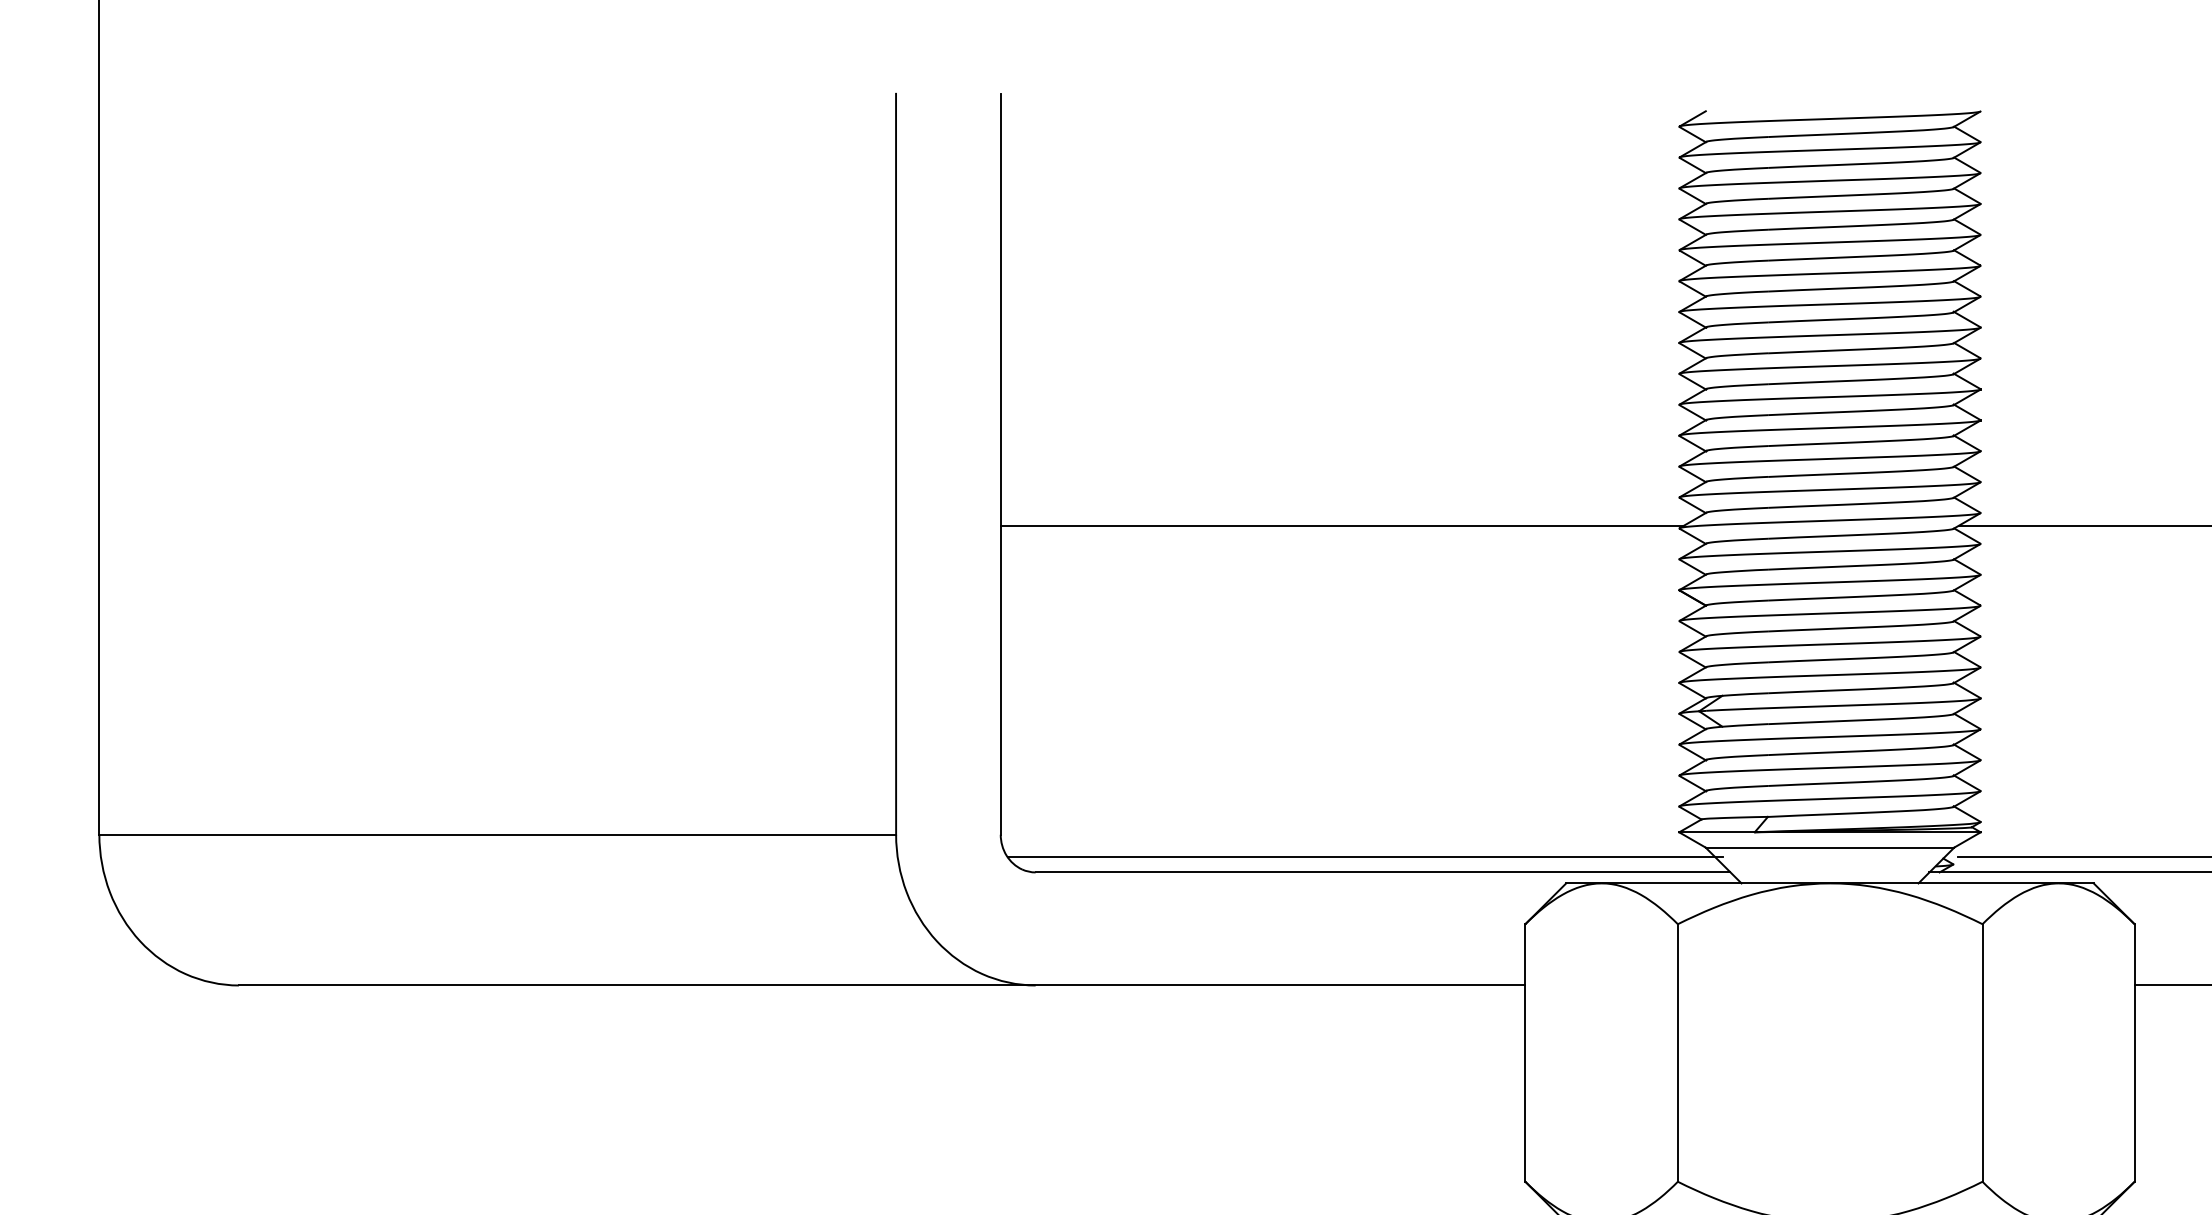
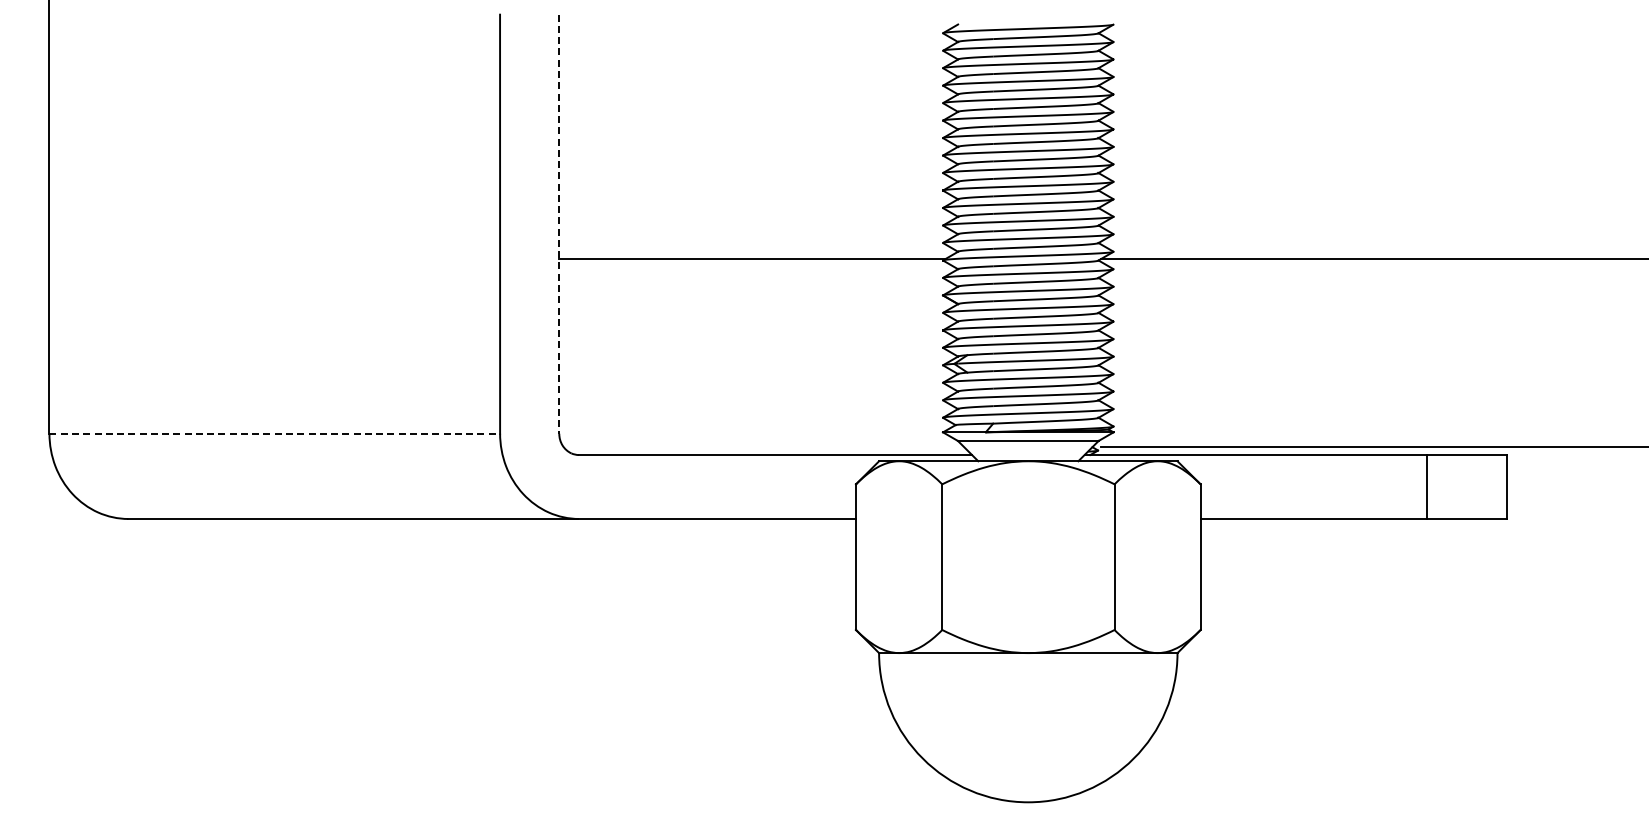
line: (1001, 464) -> (559, 224), solid -> dashed
line: (499, 834) -> (275, 433), solid -> dashed
line: (1365, 857) -> (765, 446), removed

